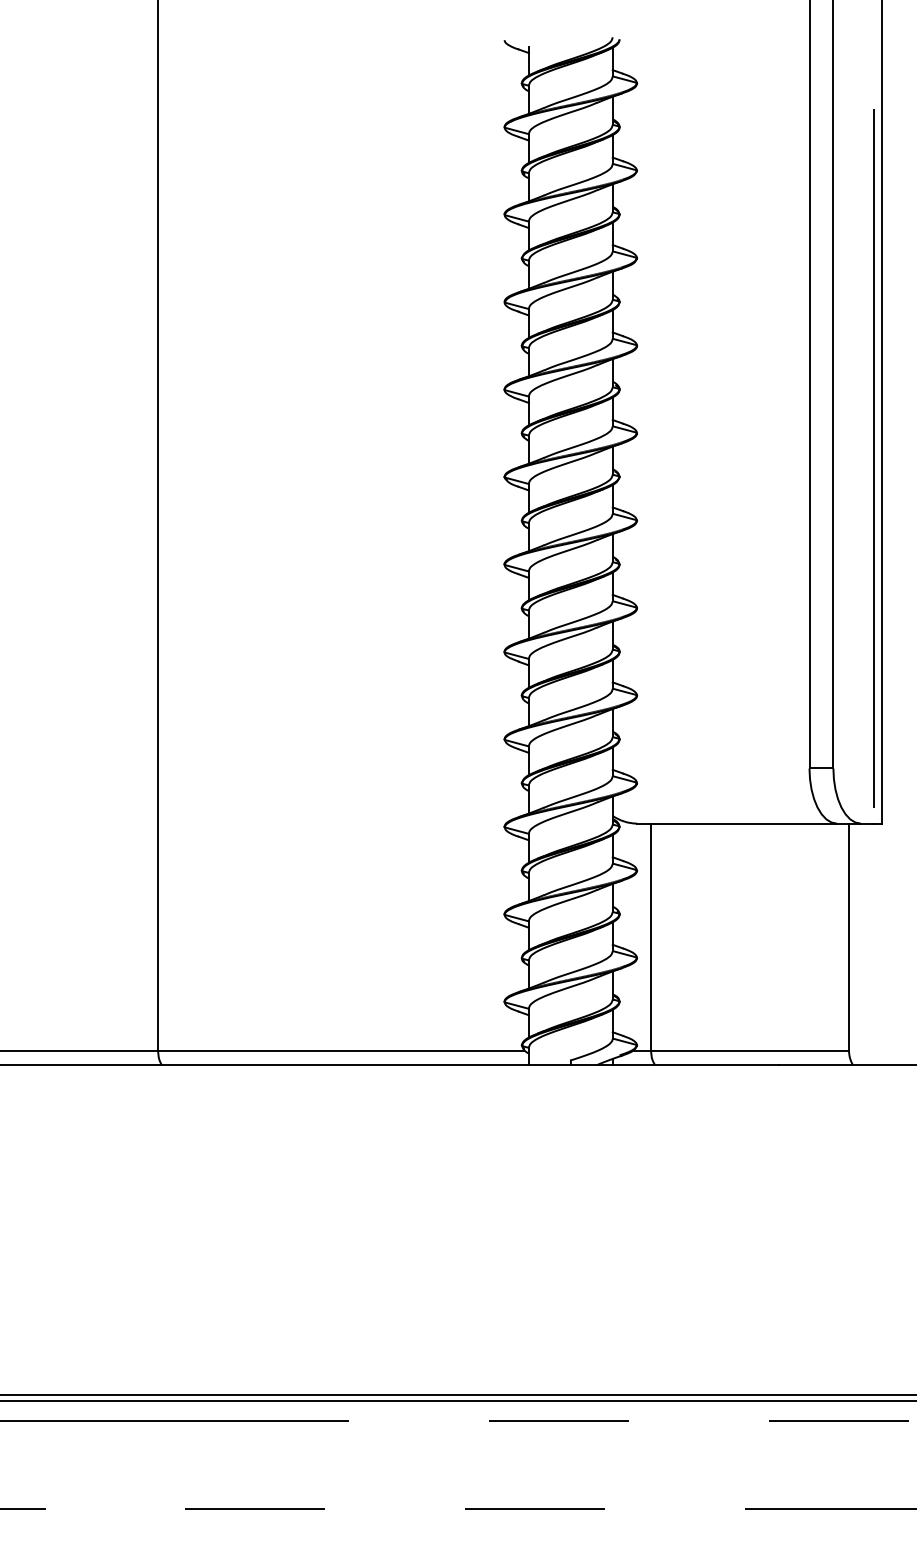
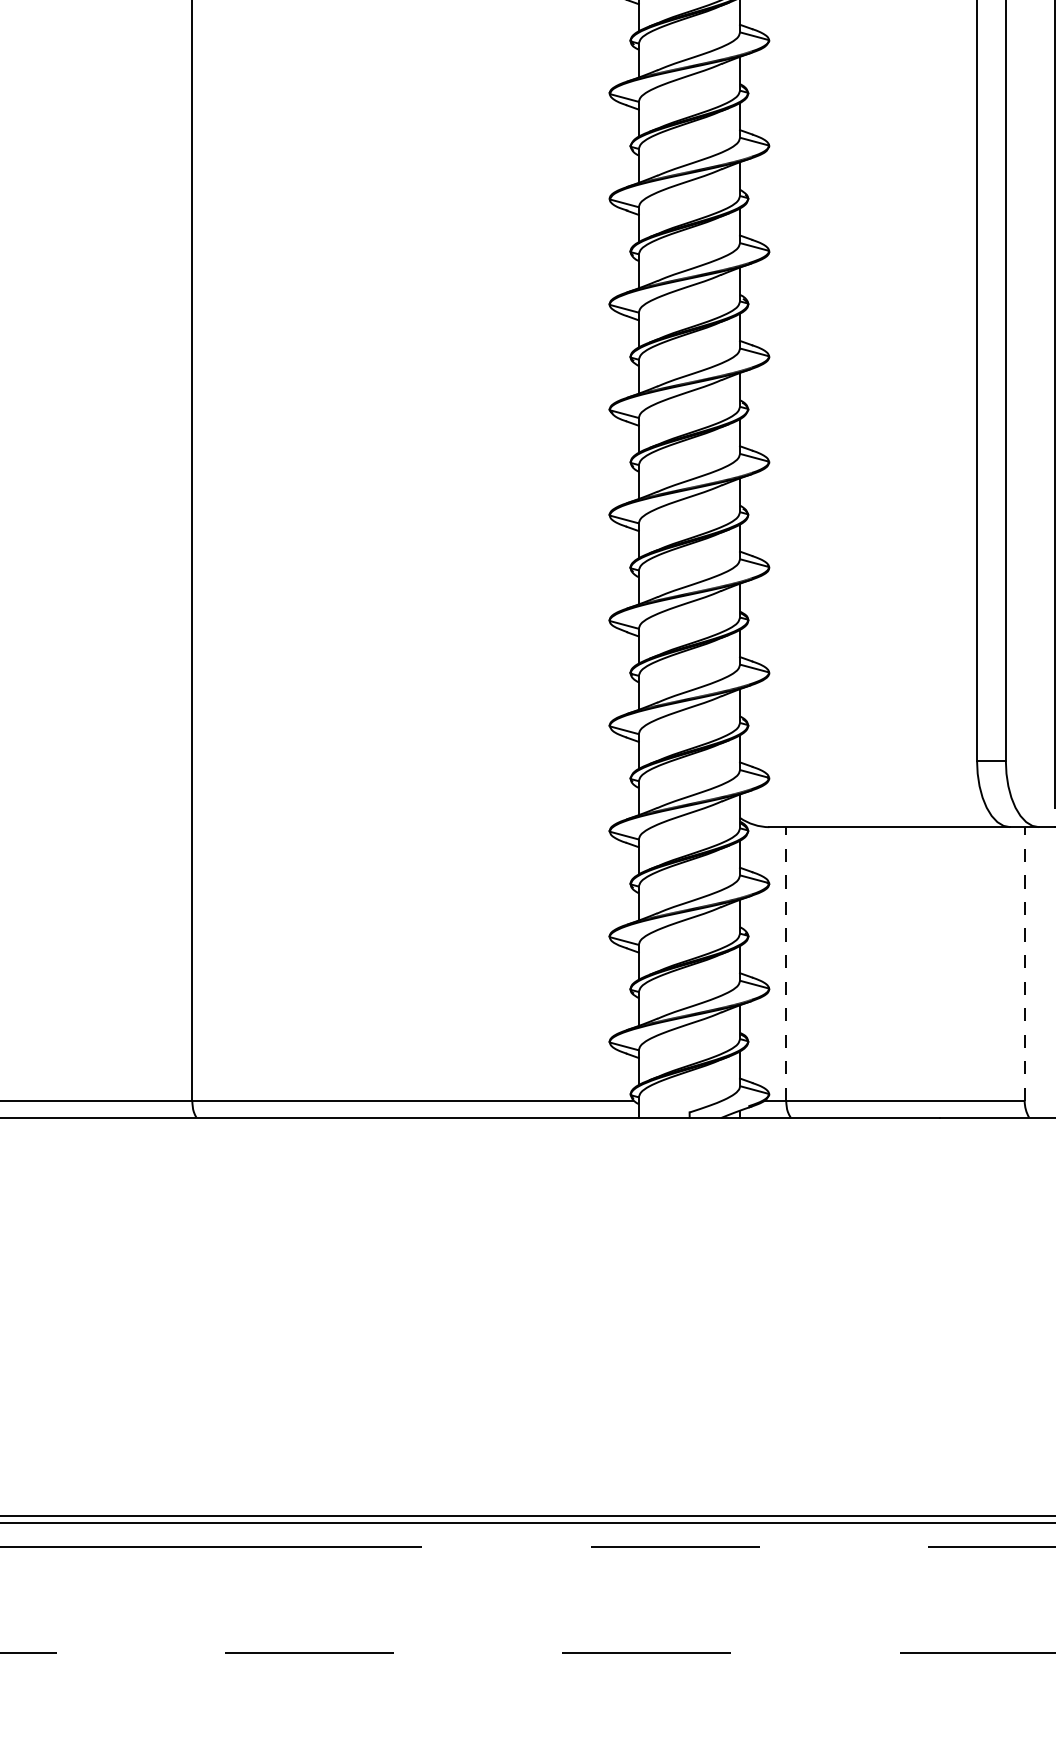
line: (651, 937) -> (786, 964), solid -> dashed
line: (849, 937) -> (1025, 964), solid -> dashed

